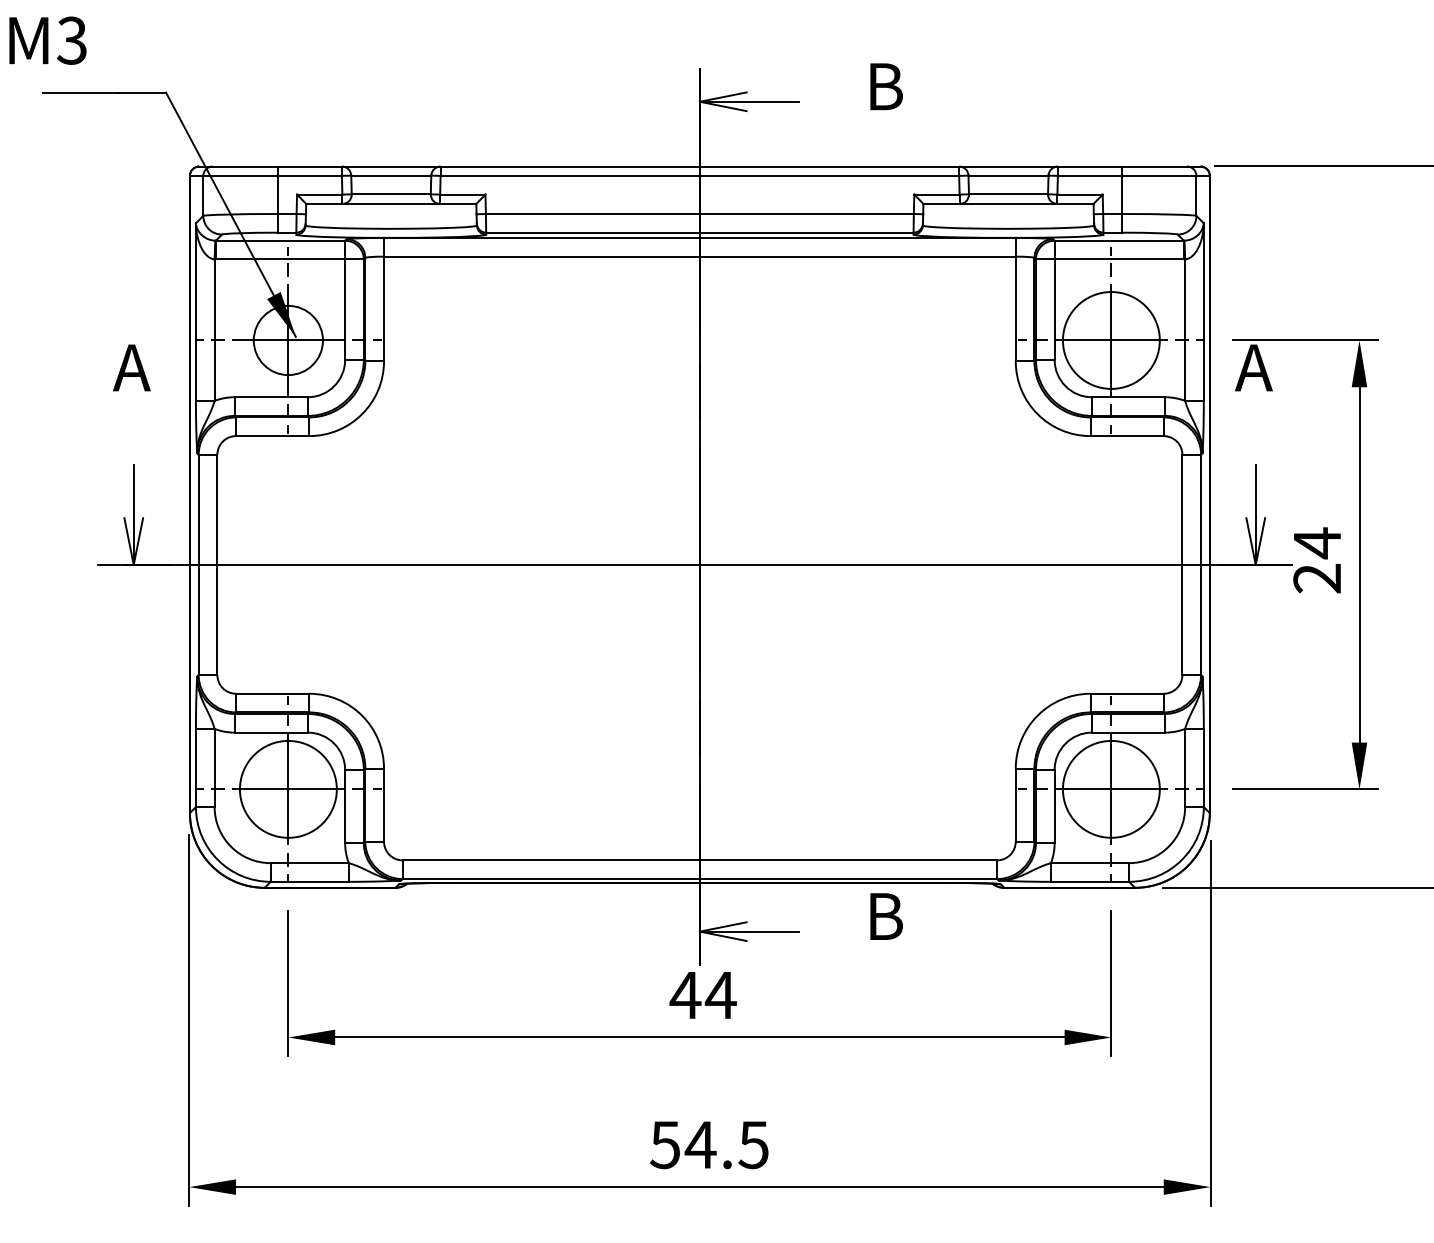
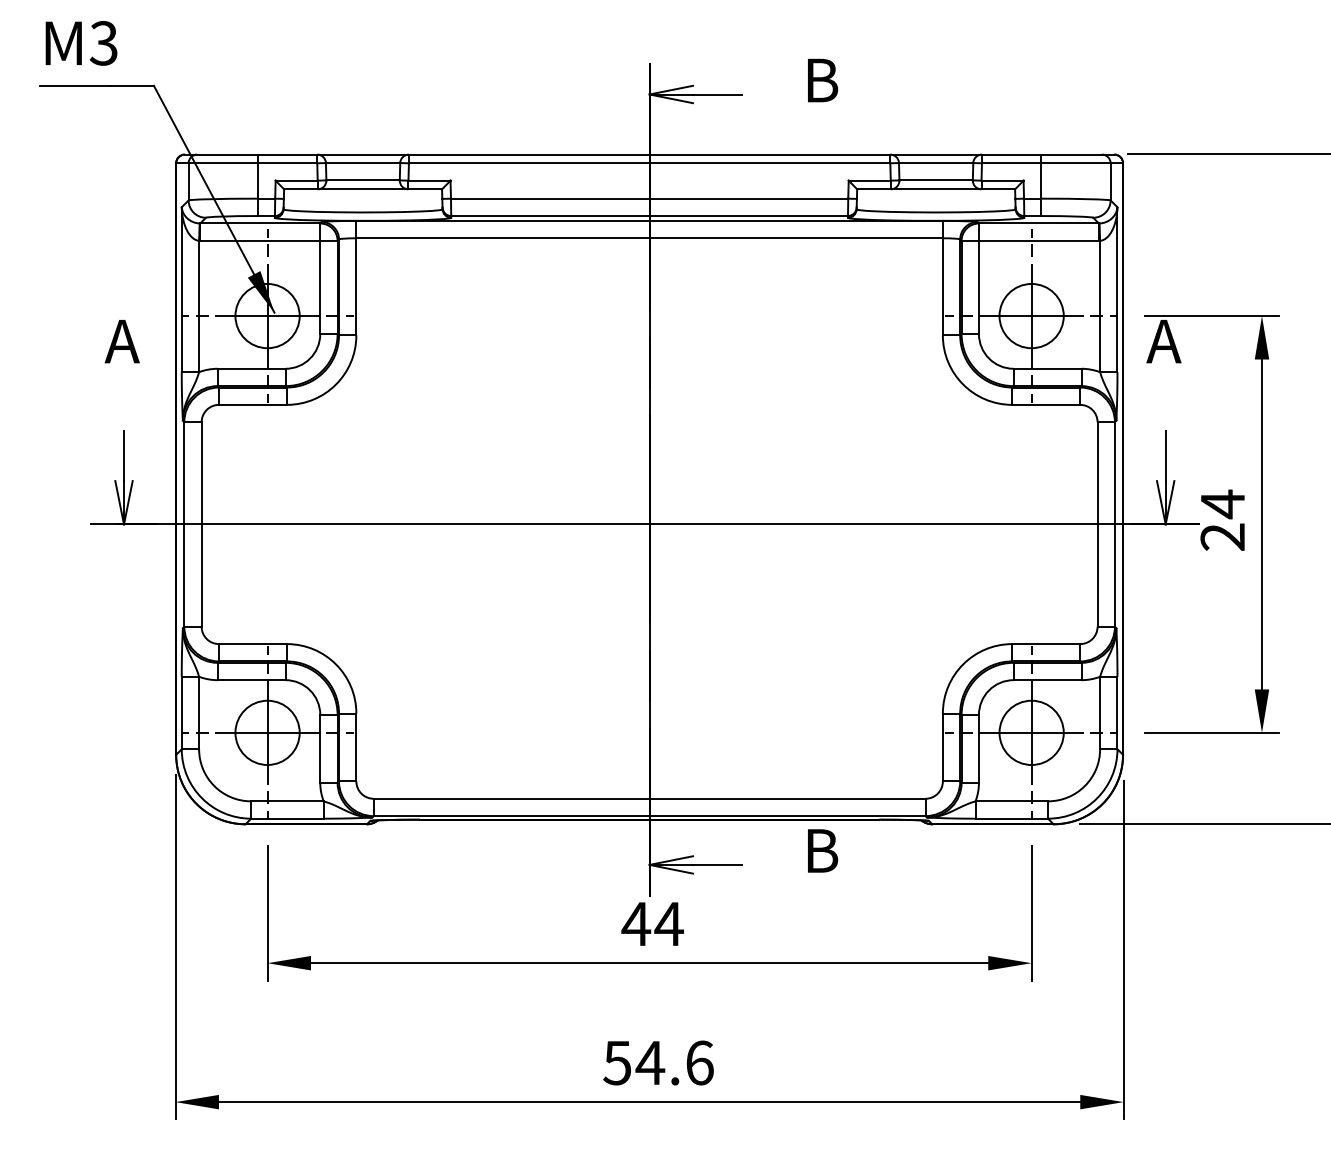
text: (47, 40) -> (81, 43), moved
circle: (1110, 340) -> (1030, 316), size x0.71
circle: (288, 788) -> (267, 732), size x0.71
circle: (1110, 788) -> (1030, 732), size x0.71
text: (753, 1144) -> (699, 1062), 54.5 -> 54.6

